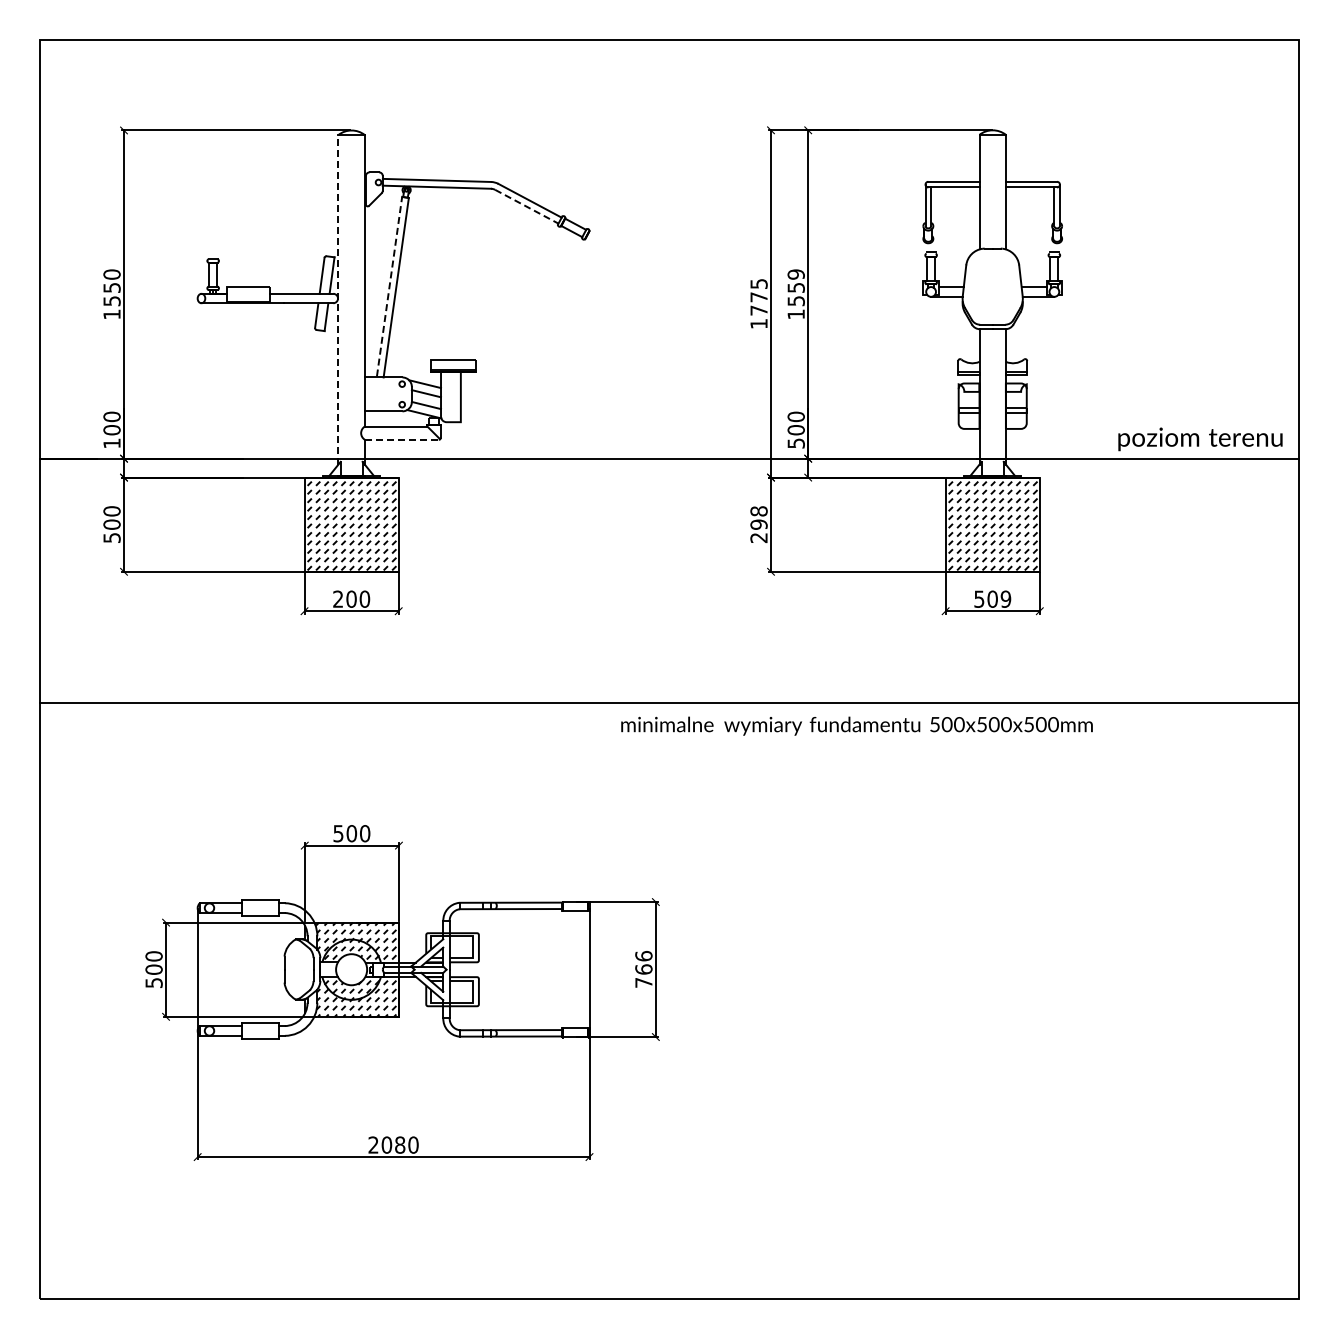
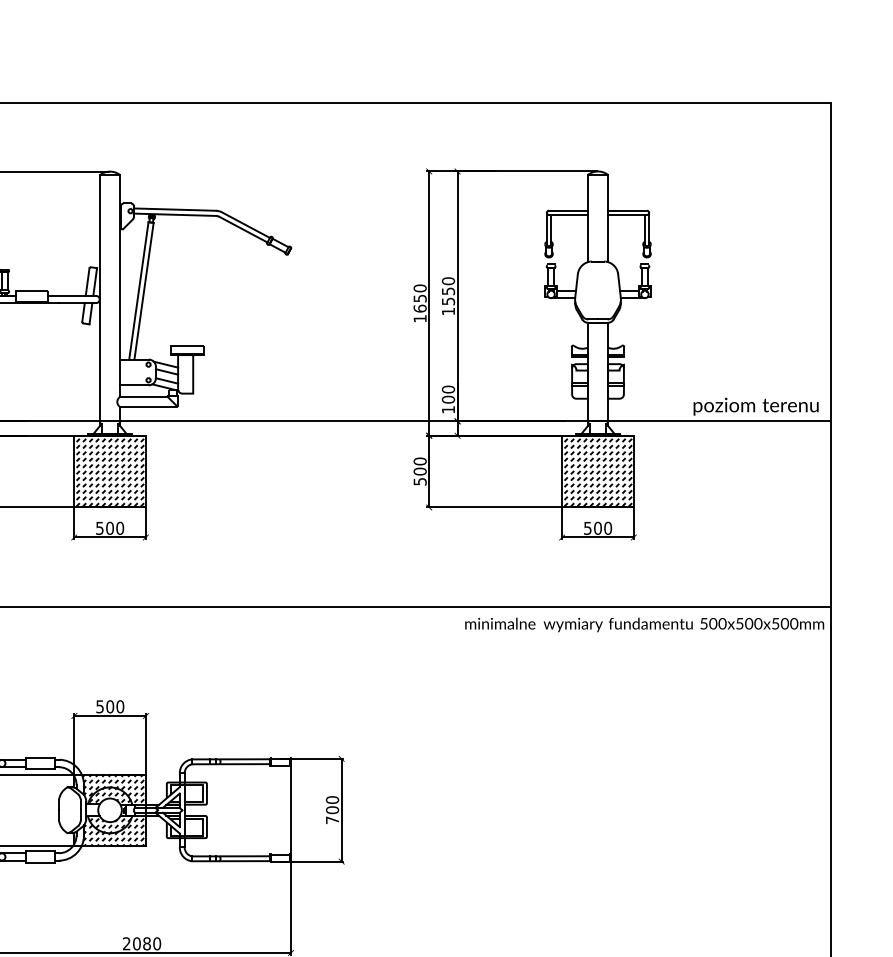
line: (526, 206) -> (243, 229), dashed -> solid
text: (795, 274) -> (447, 281), 1559 -> 1550
line: (389, 286) -> (138, 290), dashed -> solid
text: (758, 296) -> (419, 297), 1775 -> 1650
line: (338, 299) -> (100, 300), dashed -> solid
line: (401, 439) -> (148, 406), dashed -> solid
text: (795, 443) -> (447, 409), 500 -> 100
text: (758, 524) -> (419, 471), 298 -> 500
text: (338, 598) -> (100, 527), 200 -> 500
text: (1005, 598) -> (607, 527), 509 -> 500
text: (856, 725) -> (644, 624), moved
text: (643, 962) -> (332, 804), 766 -> 700

